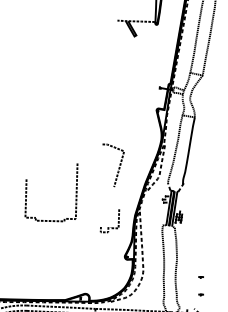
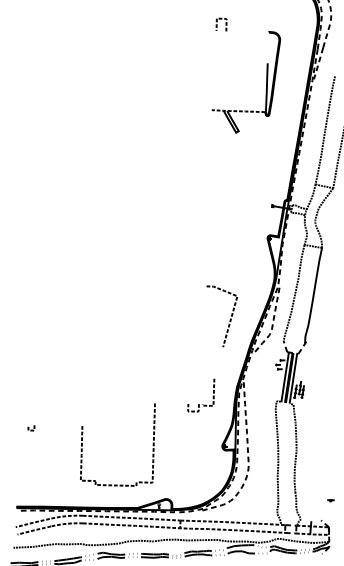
curve: (118, 168) -> (229, 320), moved
part: (26, 192) -> (82, 444), moved
part: (200, 277) -> (330, 475), removed

